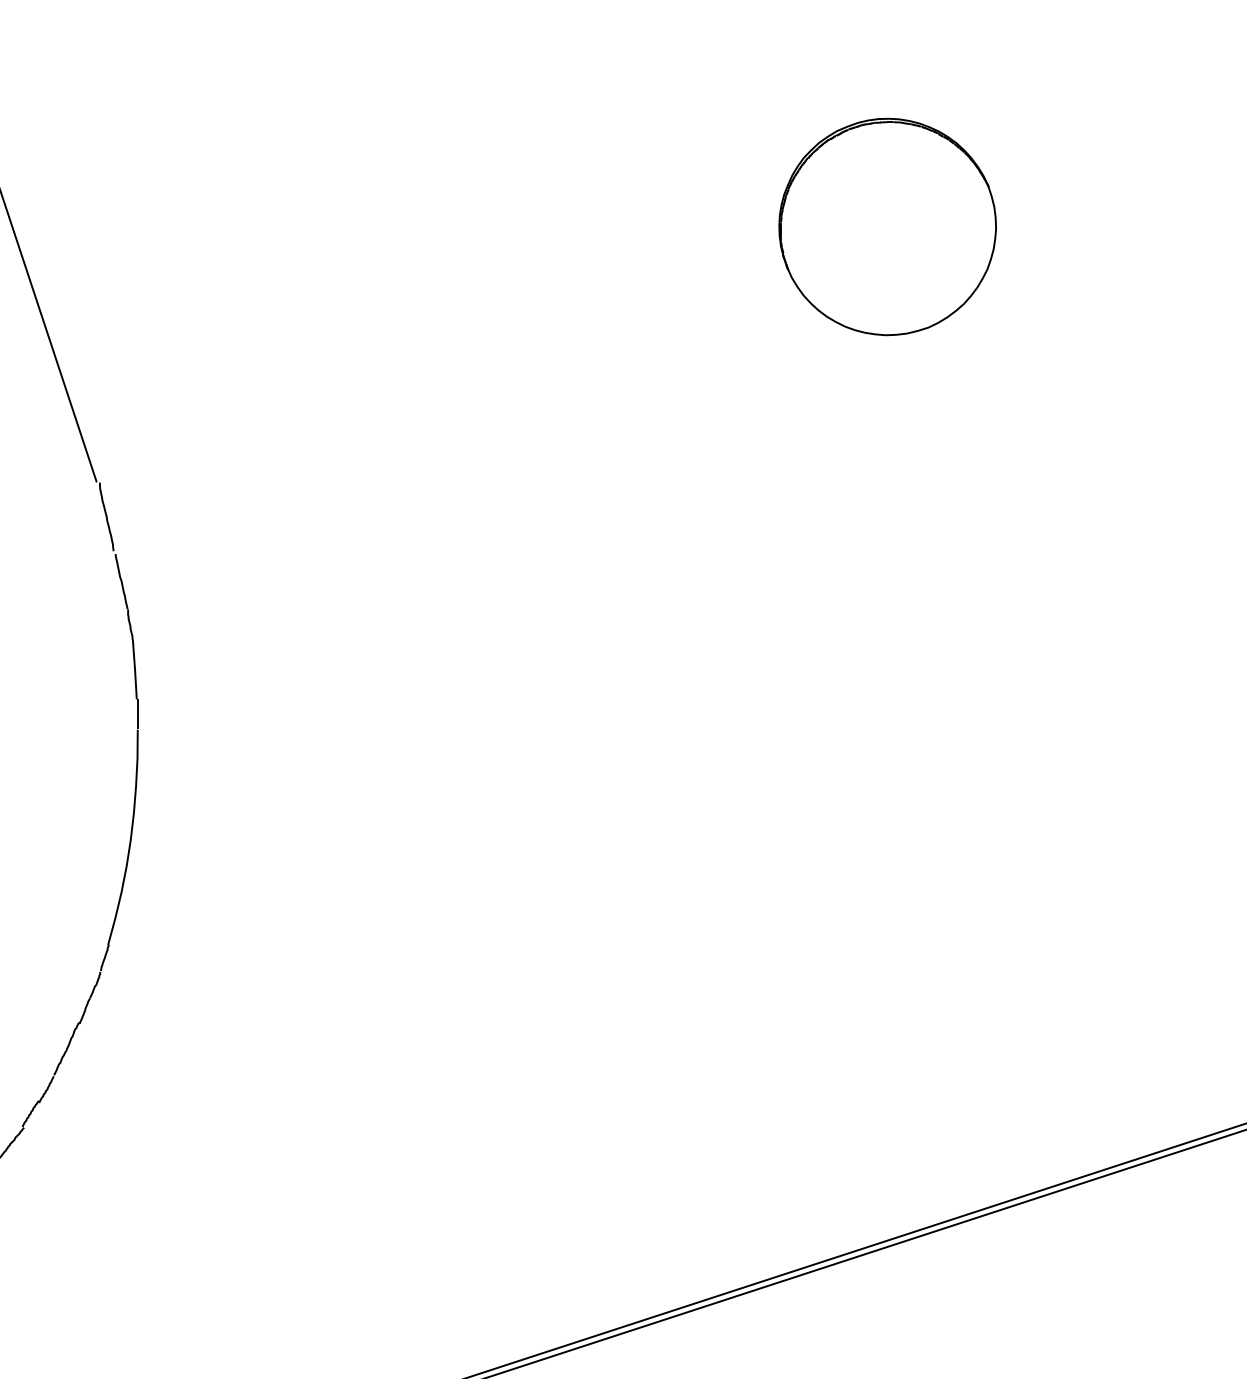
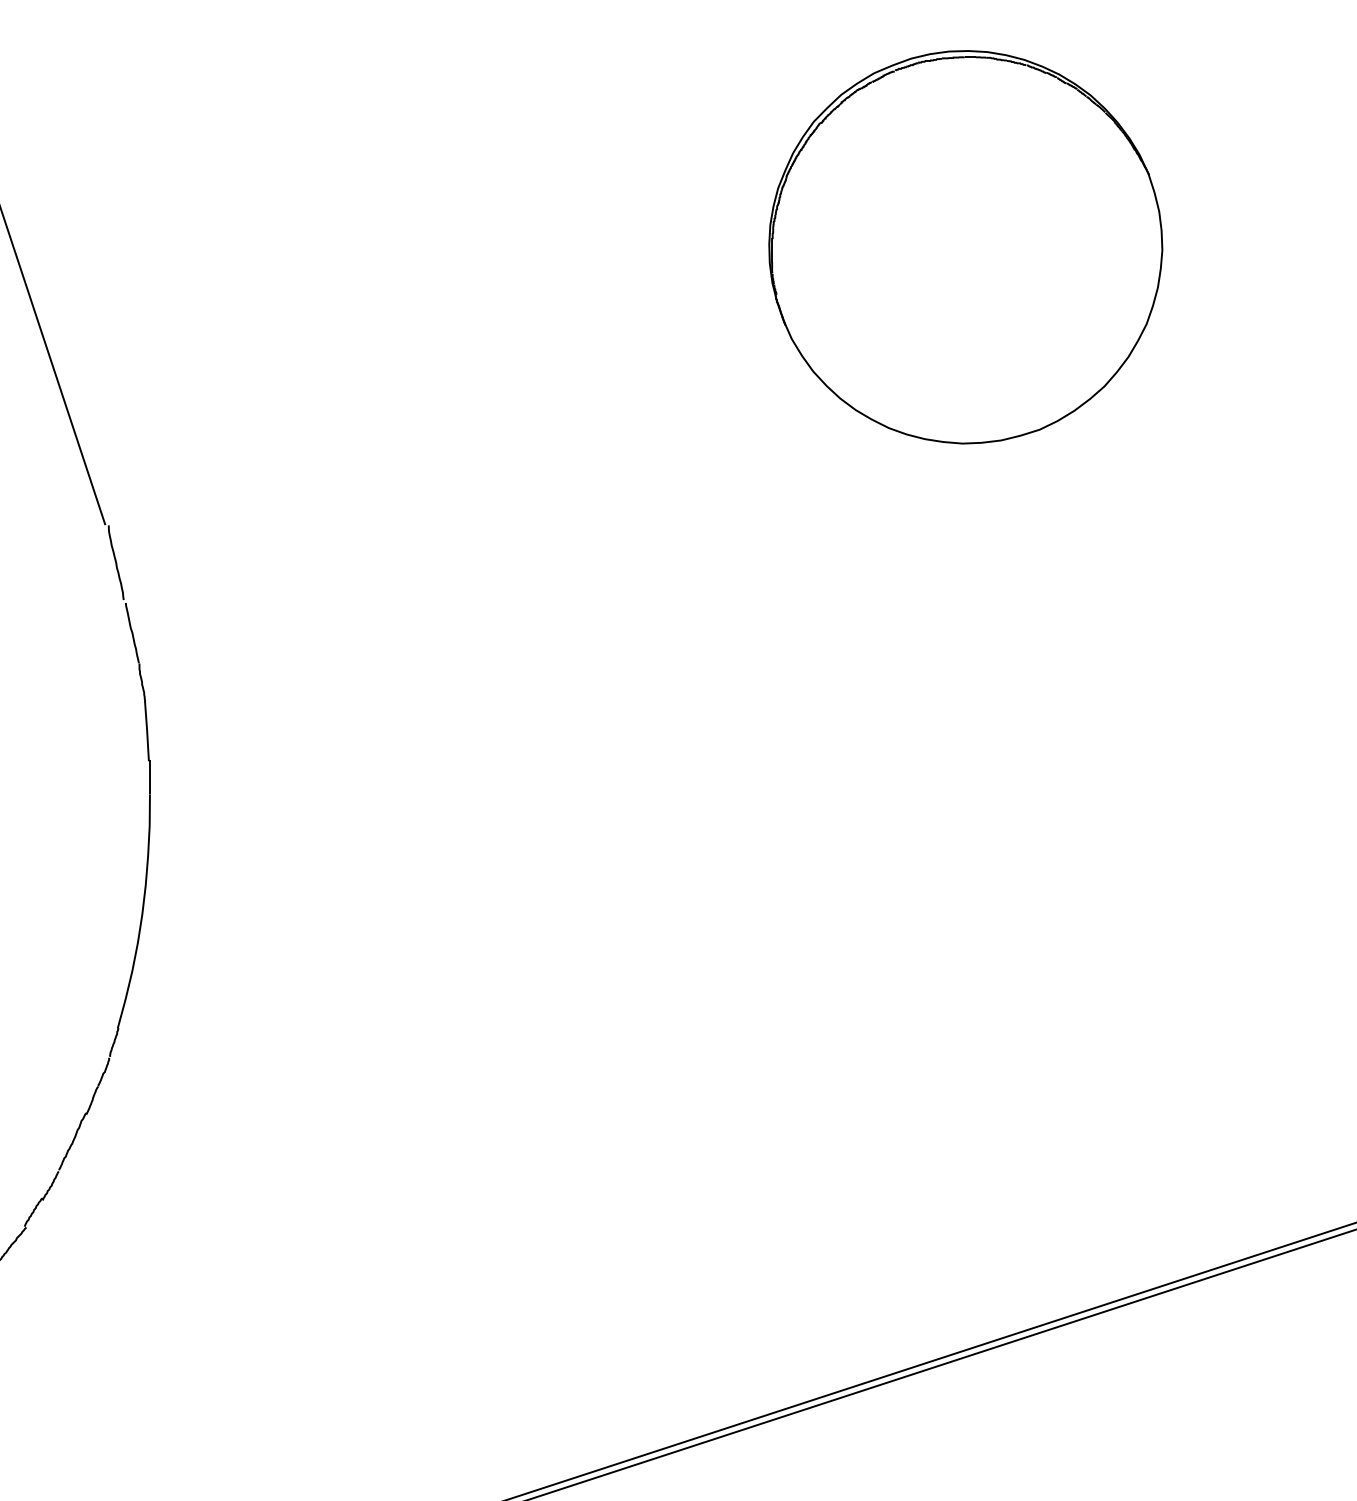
part: (887, 226) -> (965, 246), size x1.67

